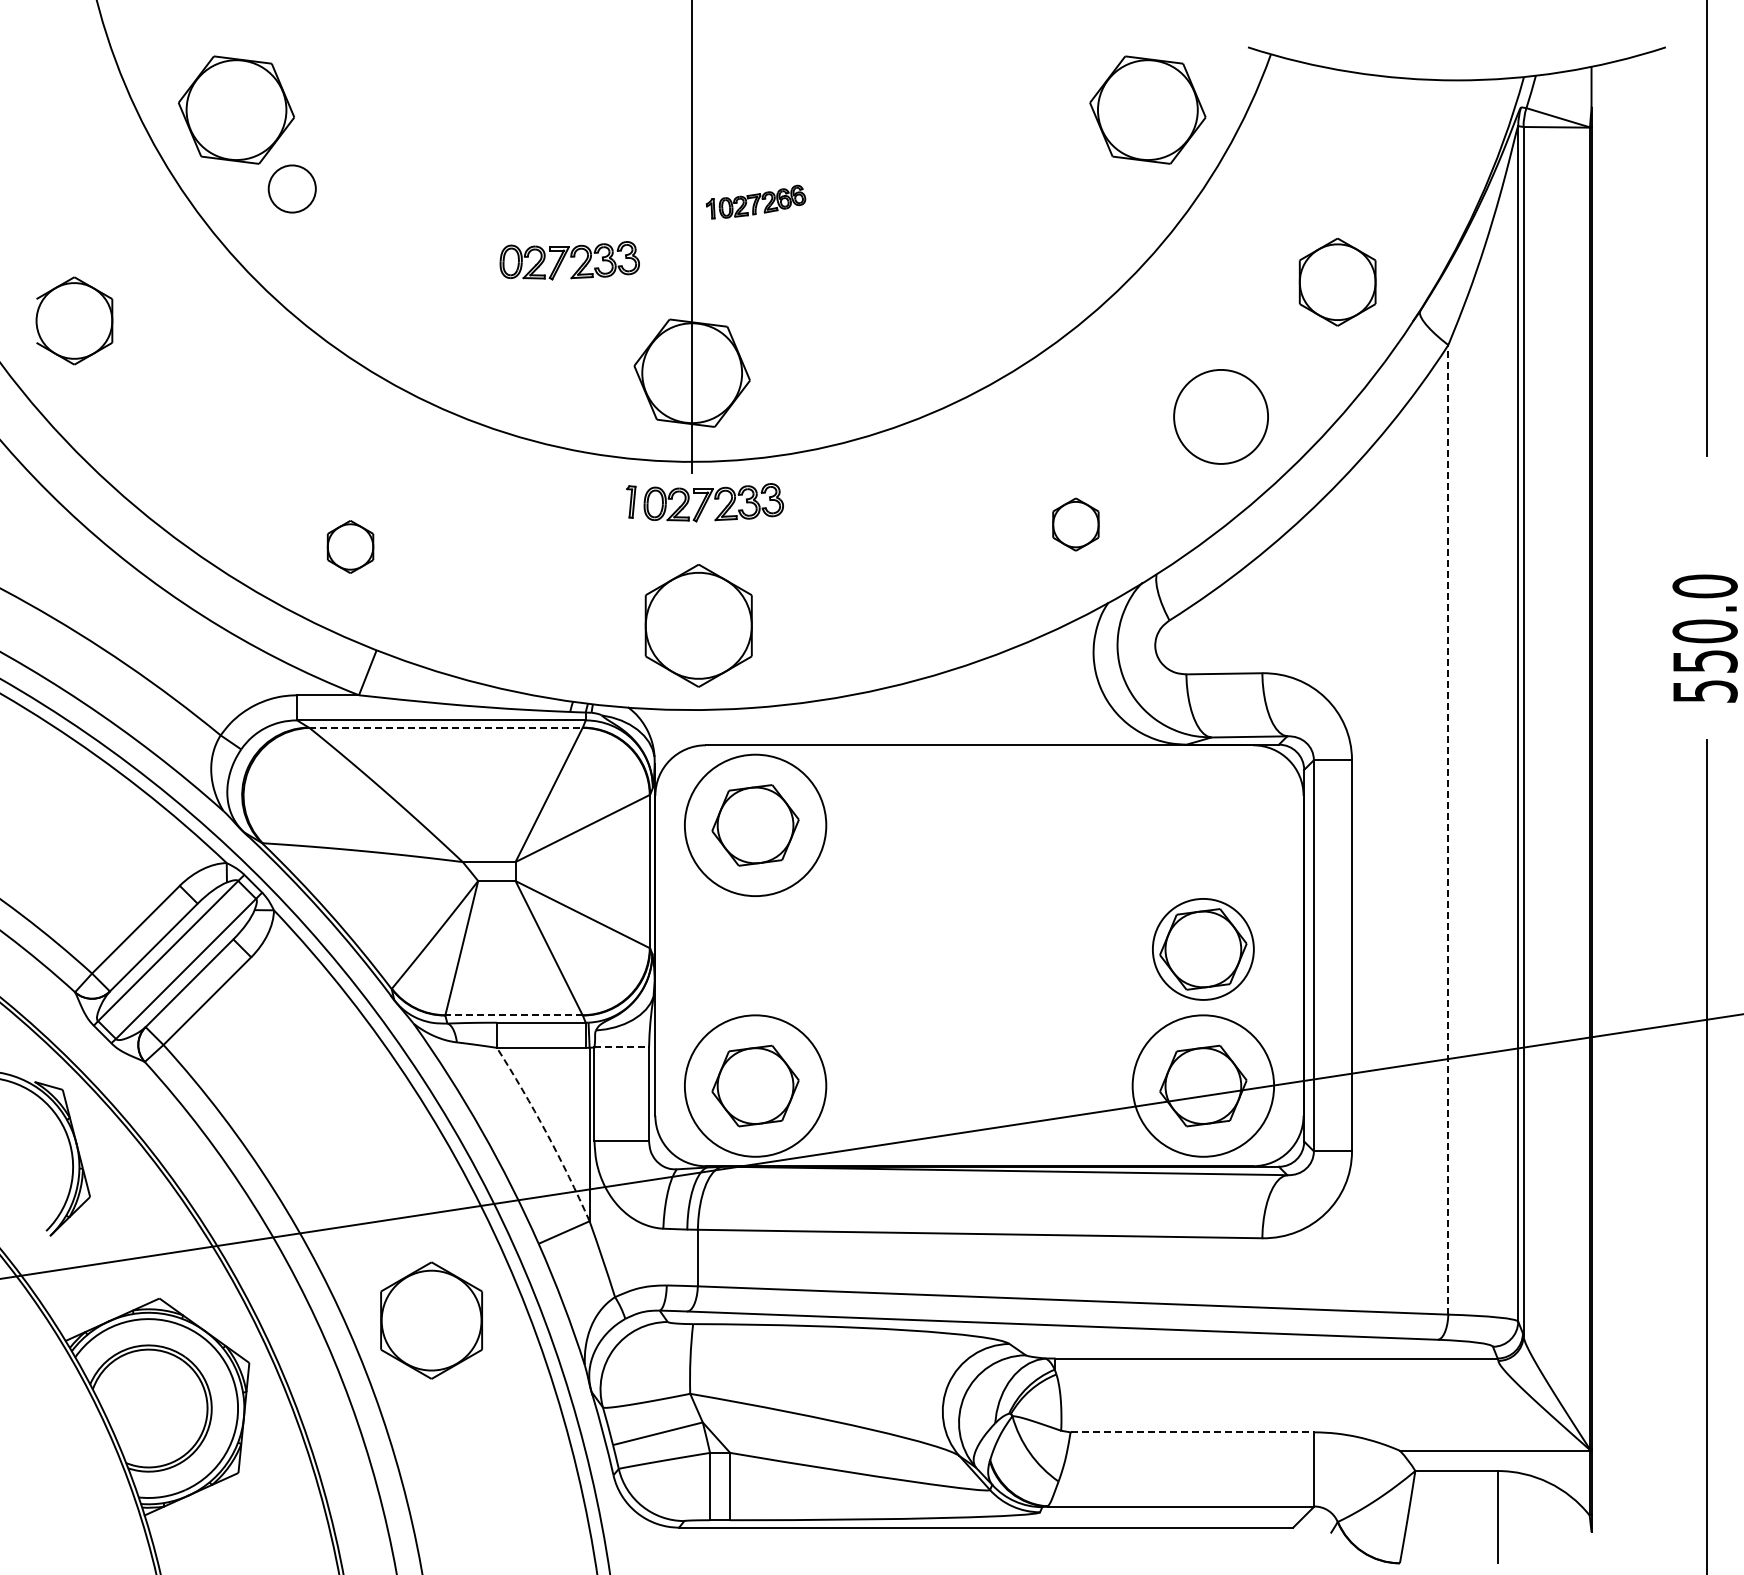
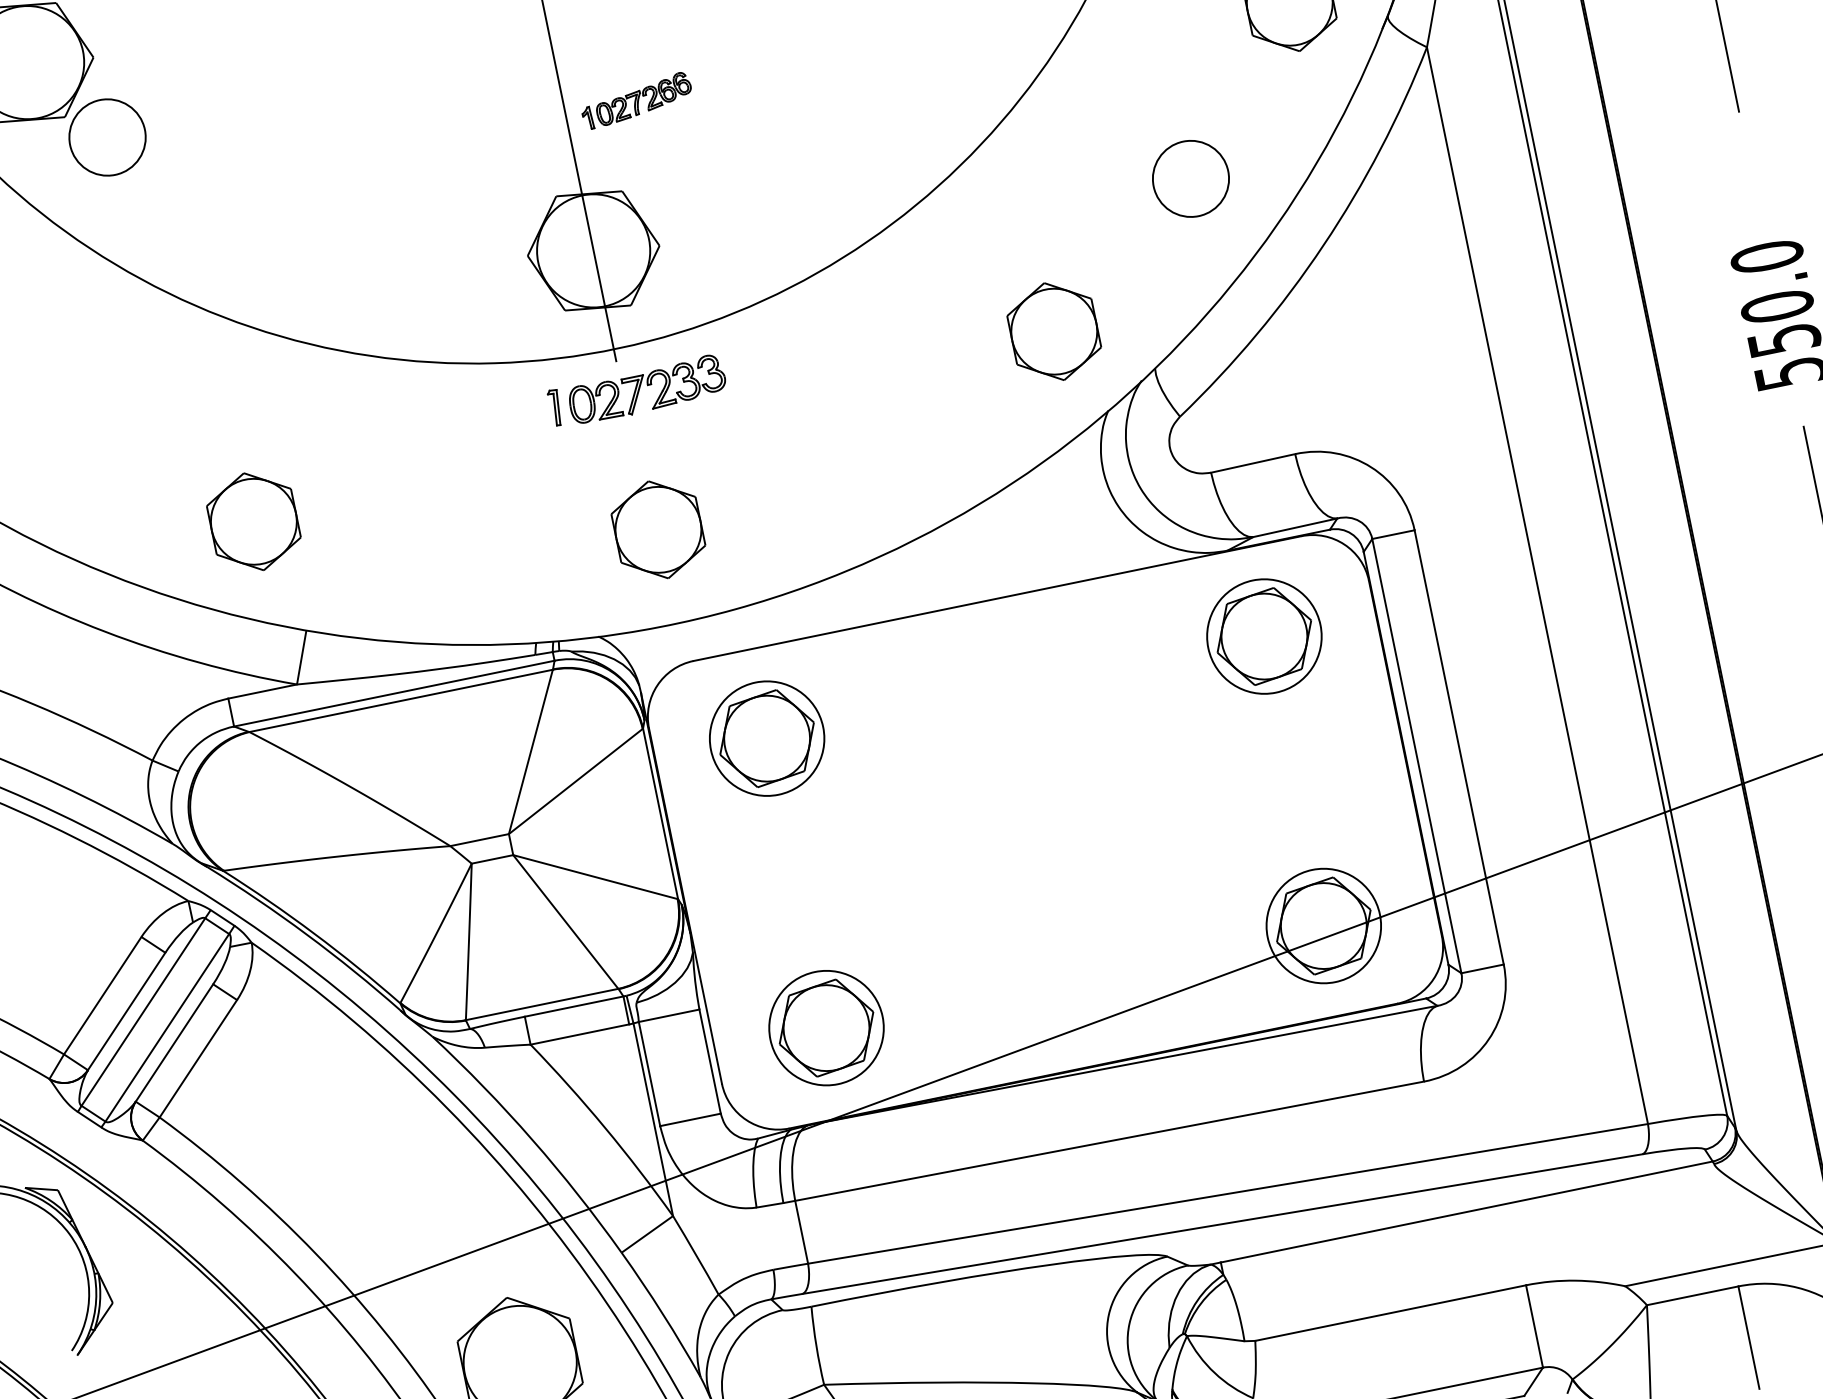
circle: (291, 188) -> (106, 137), size x1.43
part: (756, 201) -> (637, 99), moved
part: (569, 260) -> (431, 153), removed
circle: (1220, 416) -> (1190, 178), size x0.71
part: (1075, 524) -> (1053, 331), size x1.67
part: (350, 546) -> (253, 521), size x1.67
part: (698, 625) -> (658, 529), size x0.71
line: (446, 727) -> (401, 700), dashed -> solid
circle: (755, 824) -> (766, 737), size x0.71
line: (1448, 829) -> (1537, 585), dashed -> solid
part: (1203, 949) -> (1264, 636), moved
line: (514, 1015) -> (542, 1004), dashed -> solid
line: (622, 1047) -> (669, 1015), dashed -> solid
circle: (755, 1085) -> (826, 1027), size x0.71
circle: (1202, 1085) -> (1322, 925), size x0.71
arc: (546, 1132) -> (604, 1127), dashed -> solid
line: (1192, 1432) -> (1390, 1313), dashed -> solid

